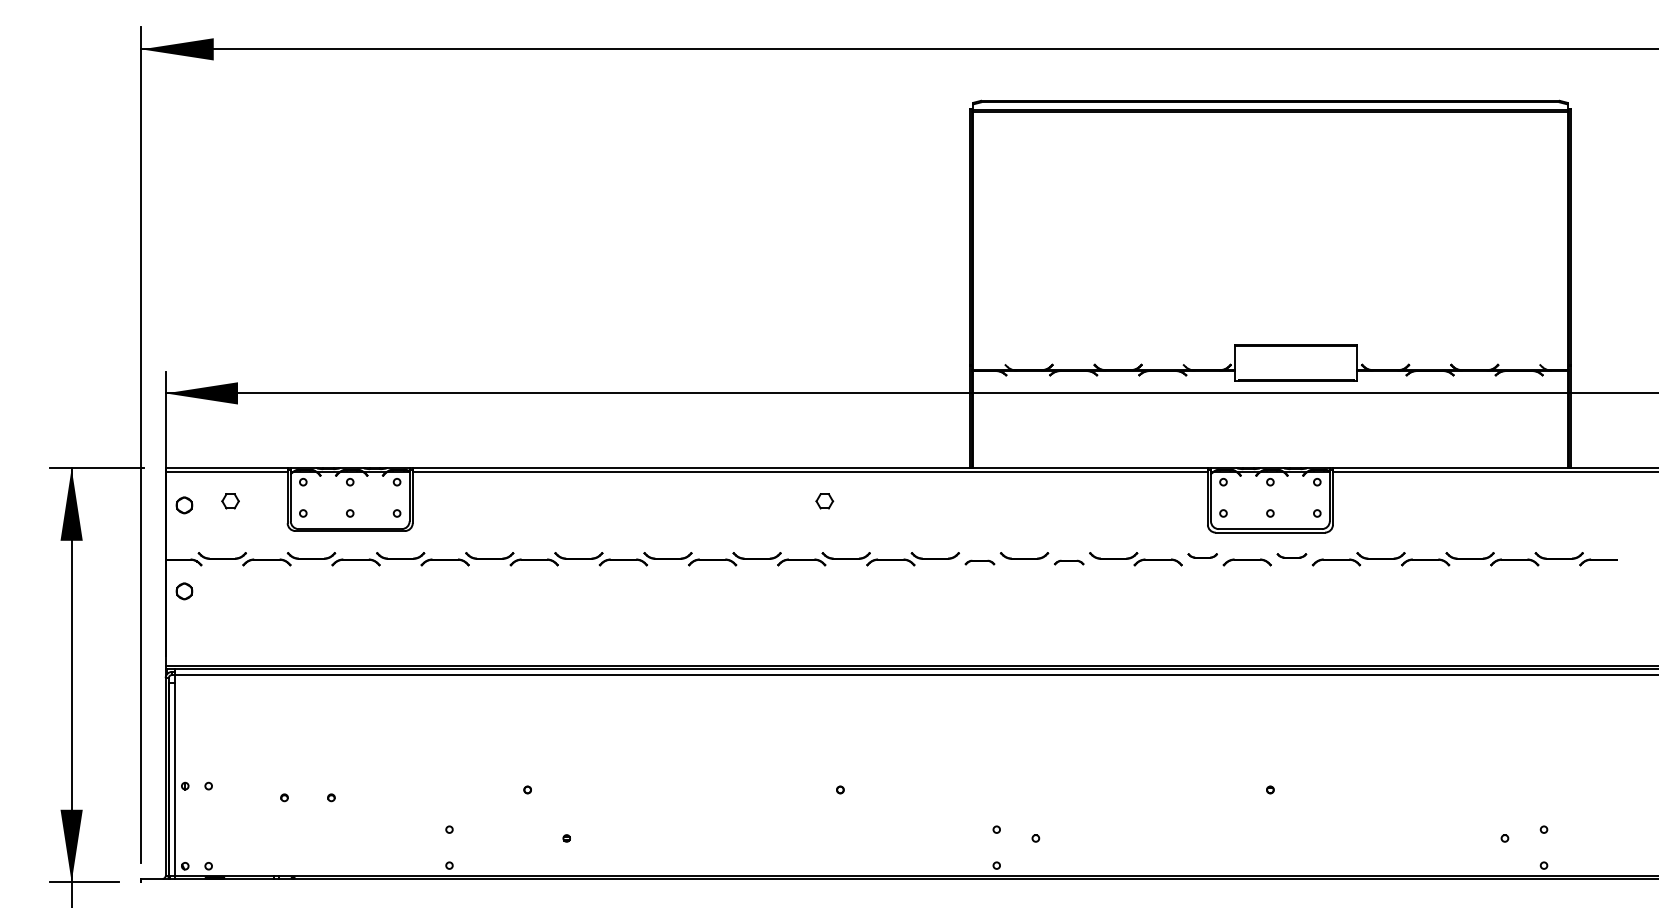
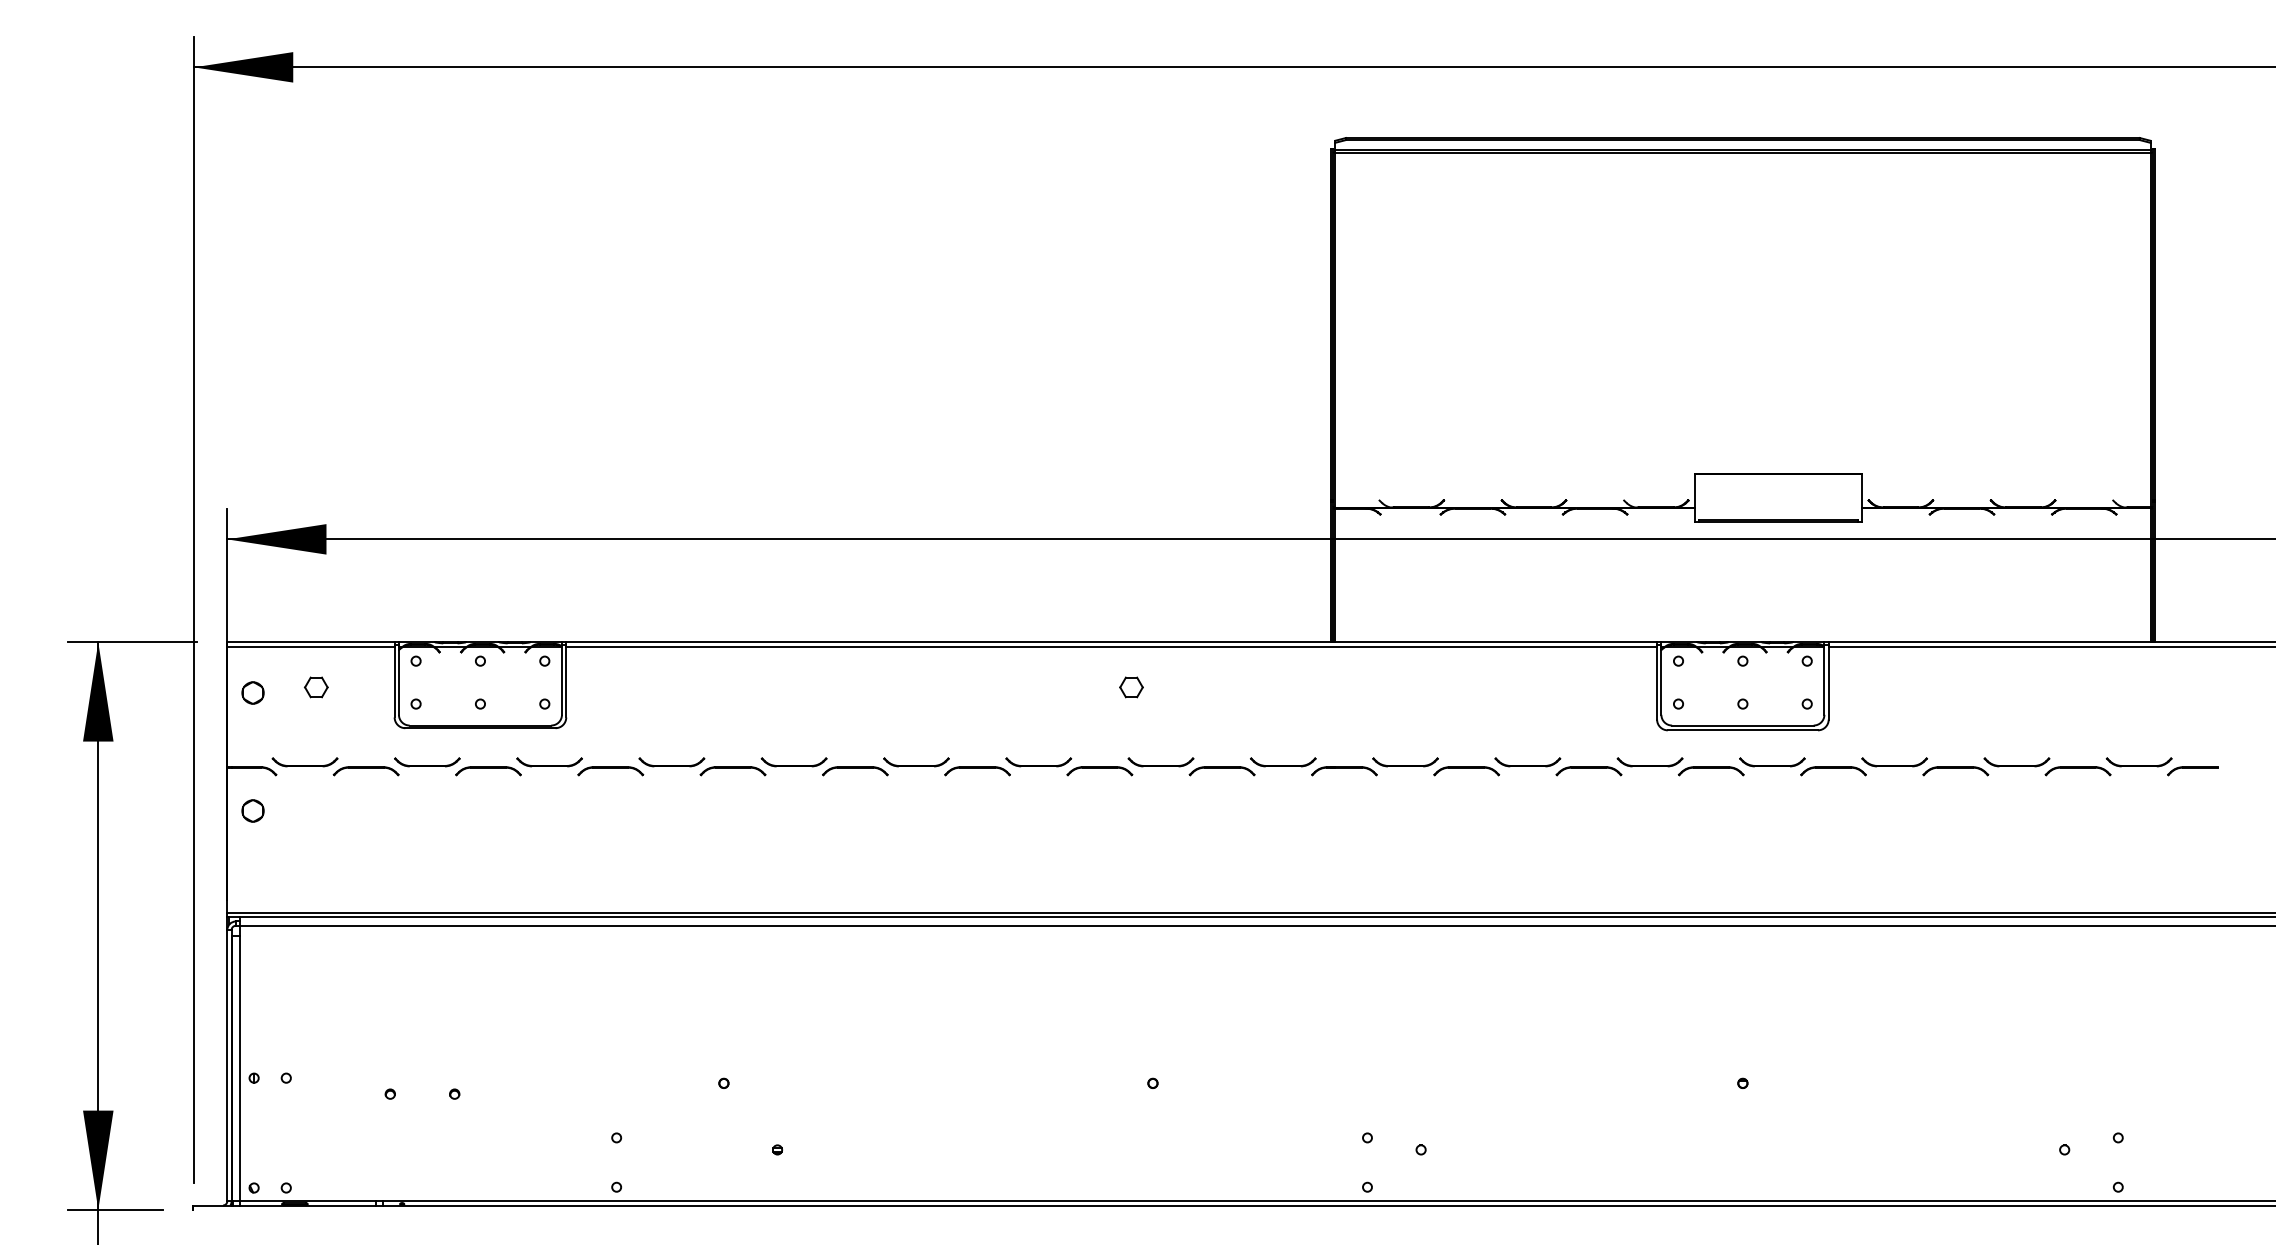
part: (1202, 556) -> (1649, 762), size x1.67
part: (1291, 556) -> (1772, 762), size x1.67
part: (980, 562) -> (1344, 771), size x1.67
part: (1068, 562) -> (1466, 771), size x1.67

